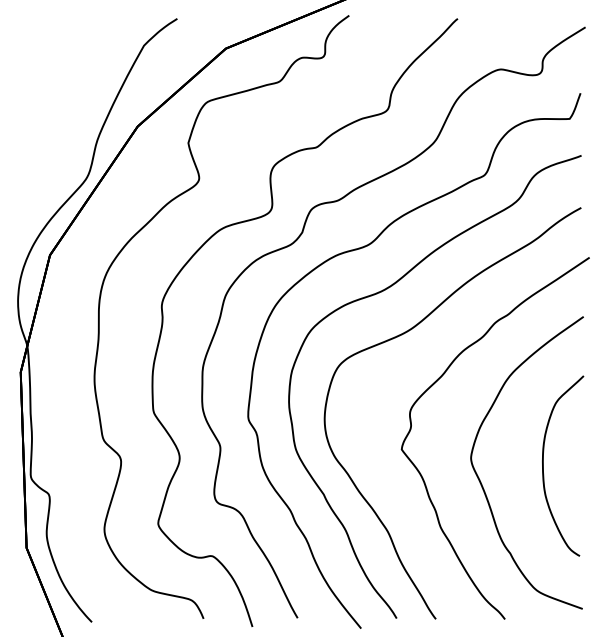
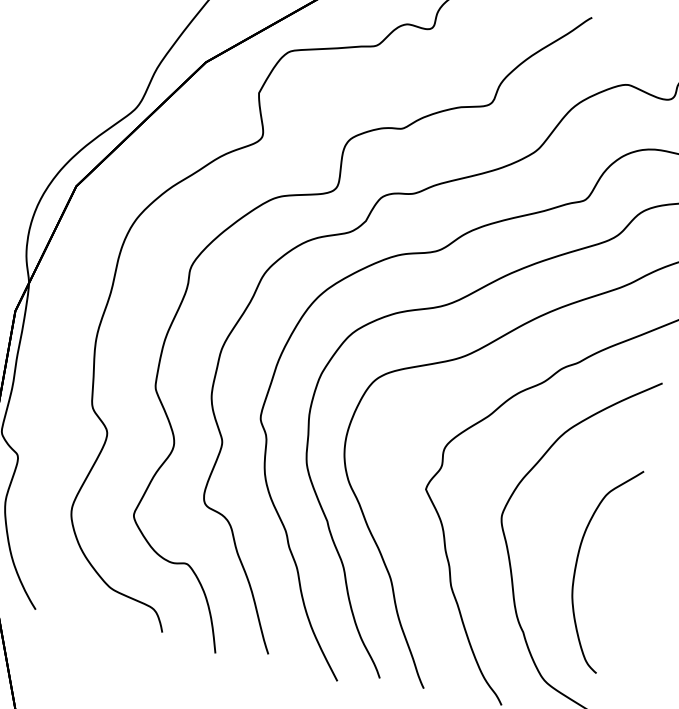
curve: (543, 465) -> (577, 562), moved

